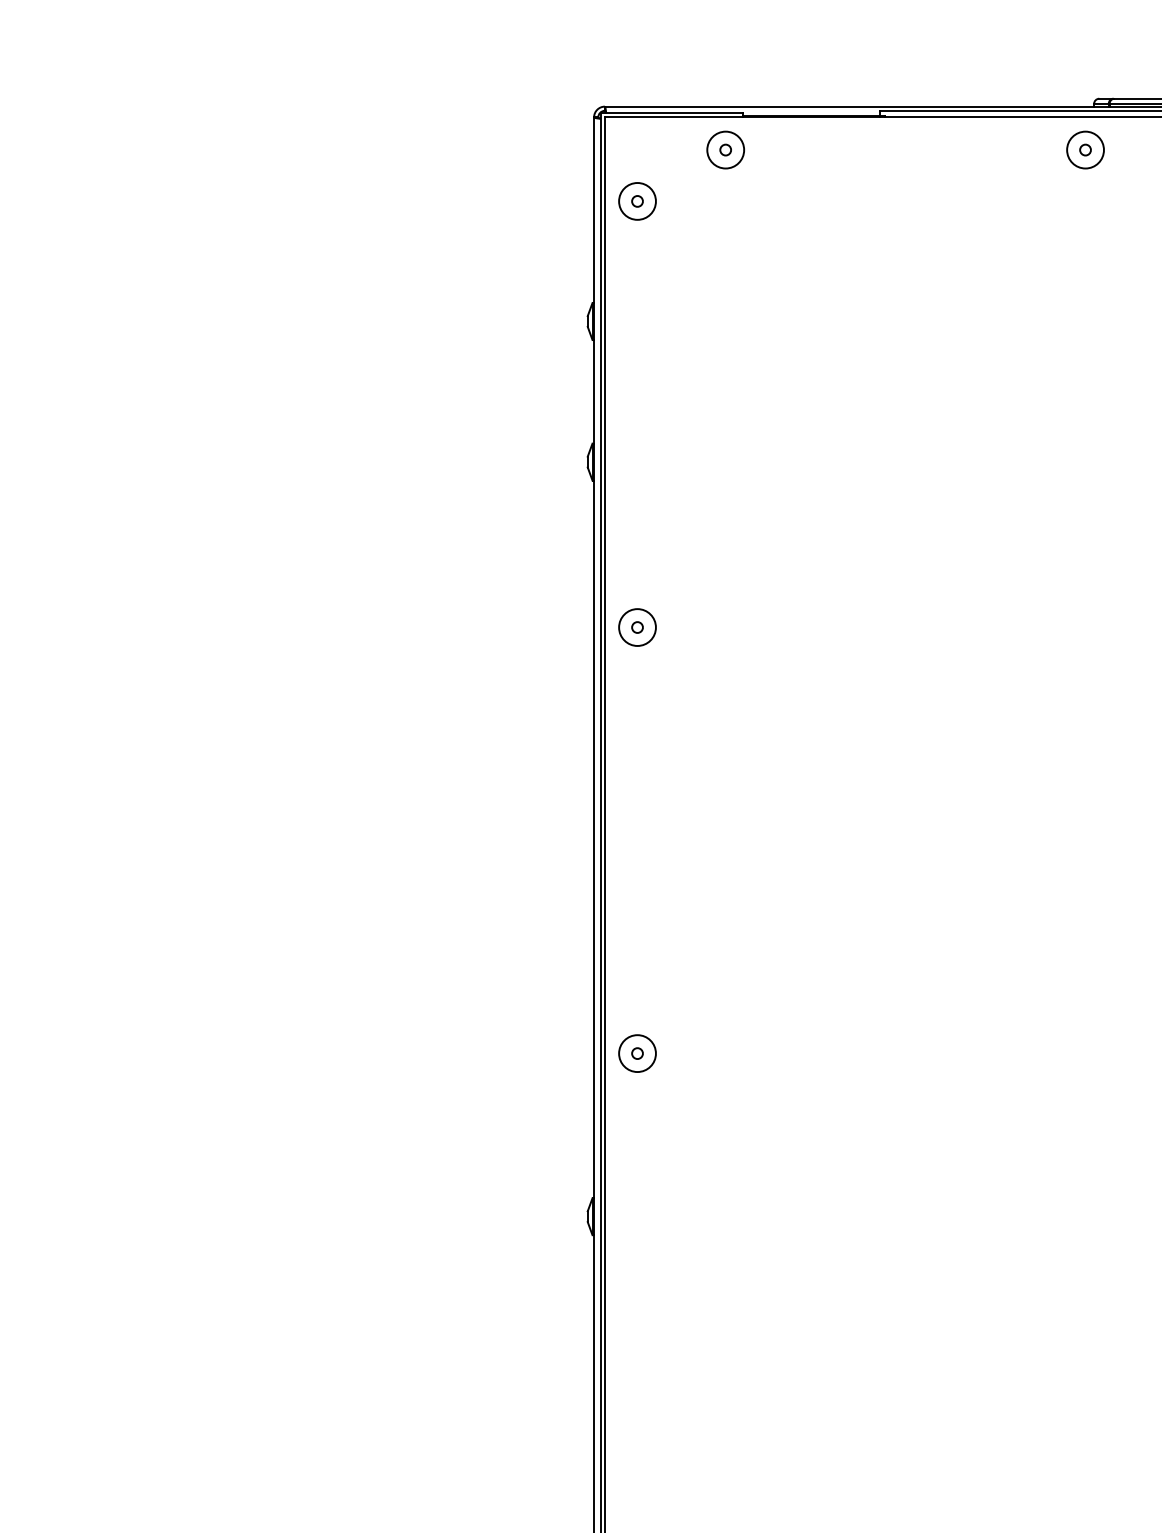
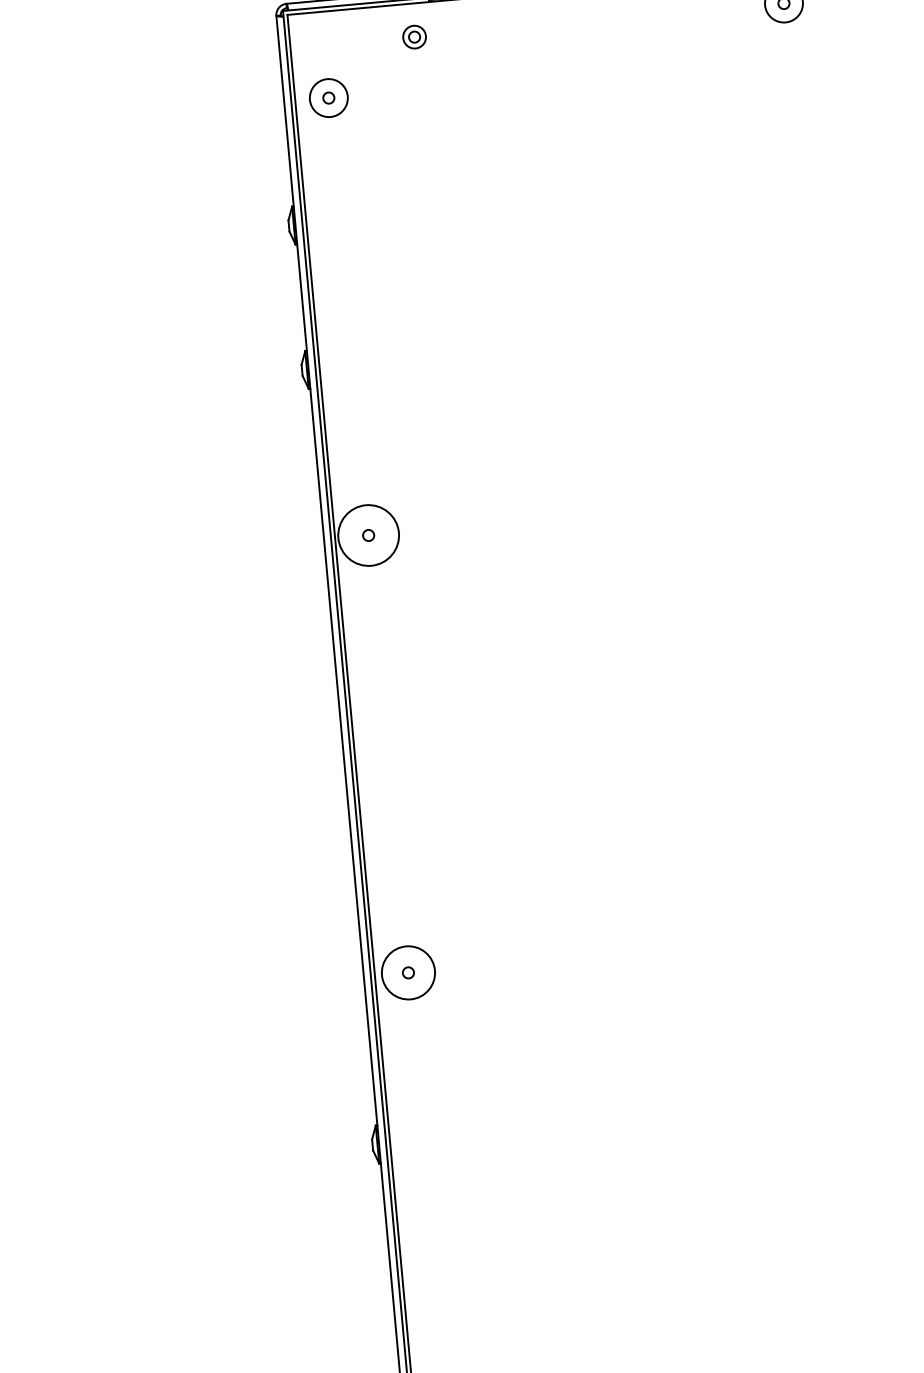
circle: (725, 149) -> (414, 36), size x0.6
circle: (637, 627) -> (368, 535), size x1.6
circle: (637, 1053) -> (408, 972), size x1.4

